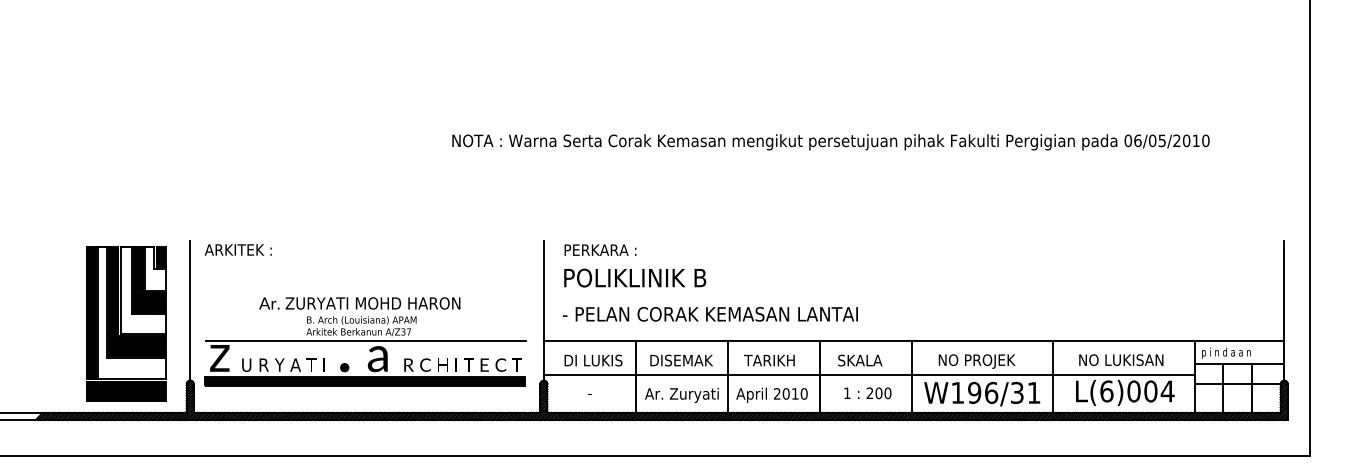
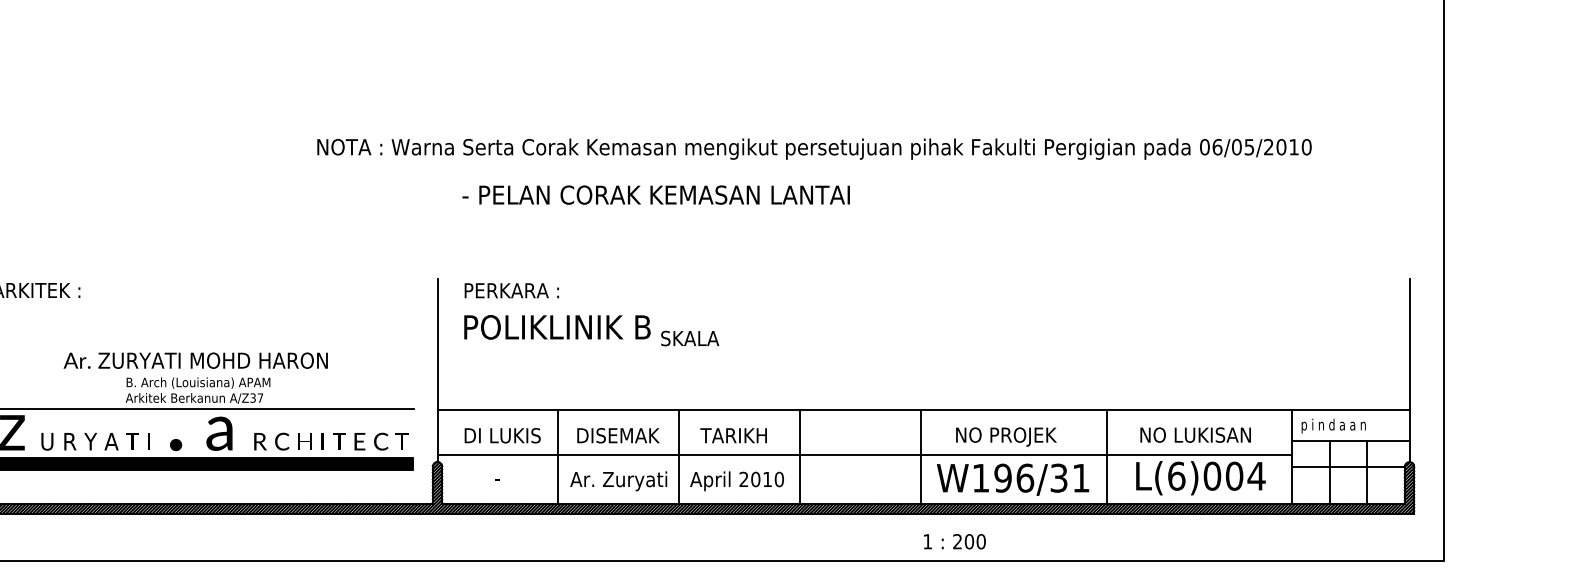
text: (710, 314) -> (656, 195), moved
text: (860, 360) -> (690, 338), moved
text: (867, 393) -> (954, 541), moved

